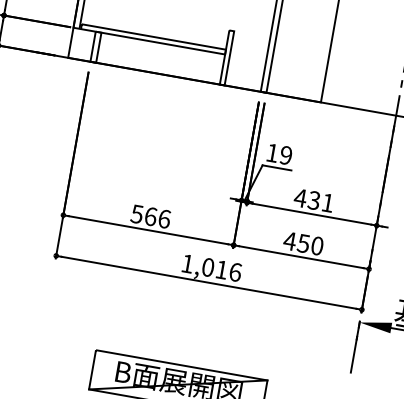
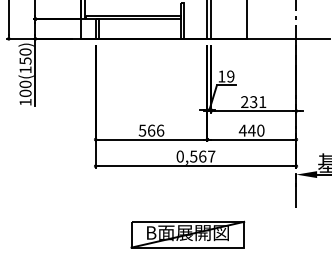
text: (300, 197) -> (244, 101), 431 -> 231
text: (303, 243) -> (251, 130), 450 -> 440
text: (210, 267) -> (195, 156), 1,016 -> 0,567

